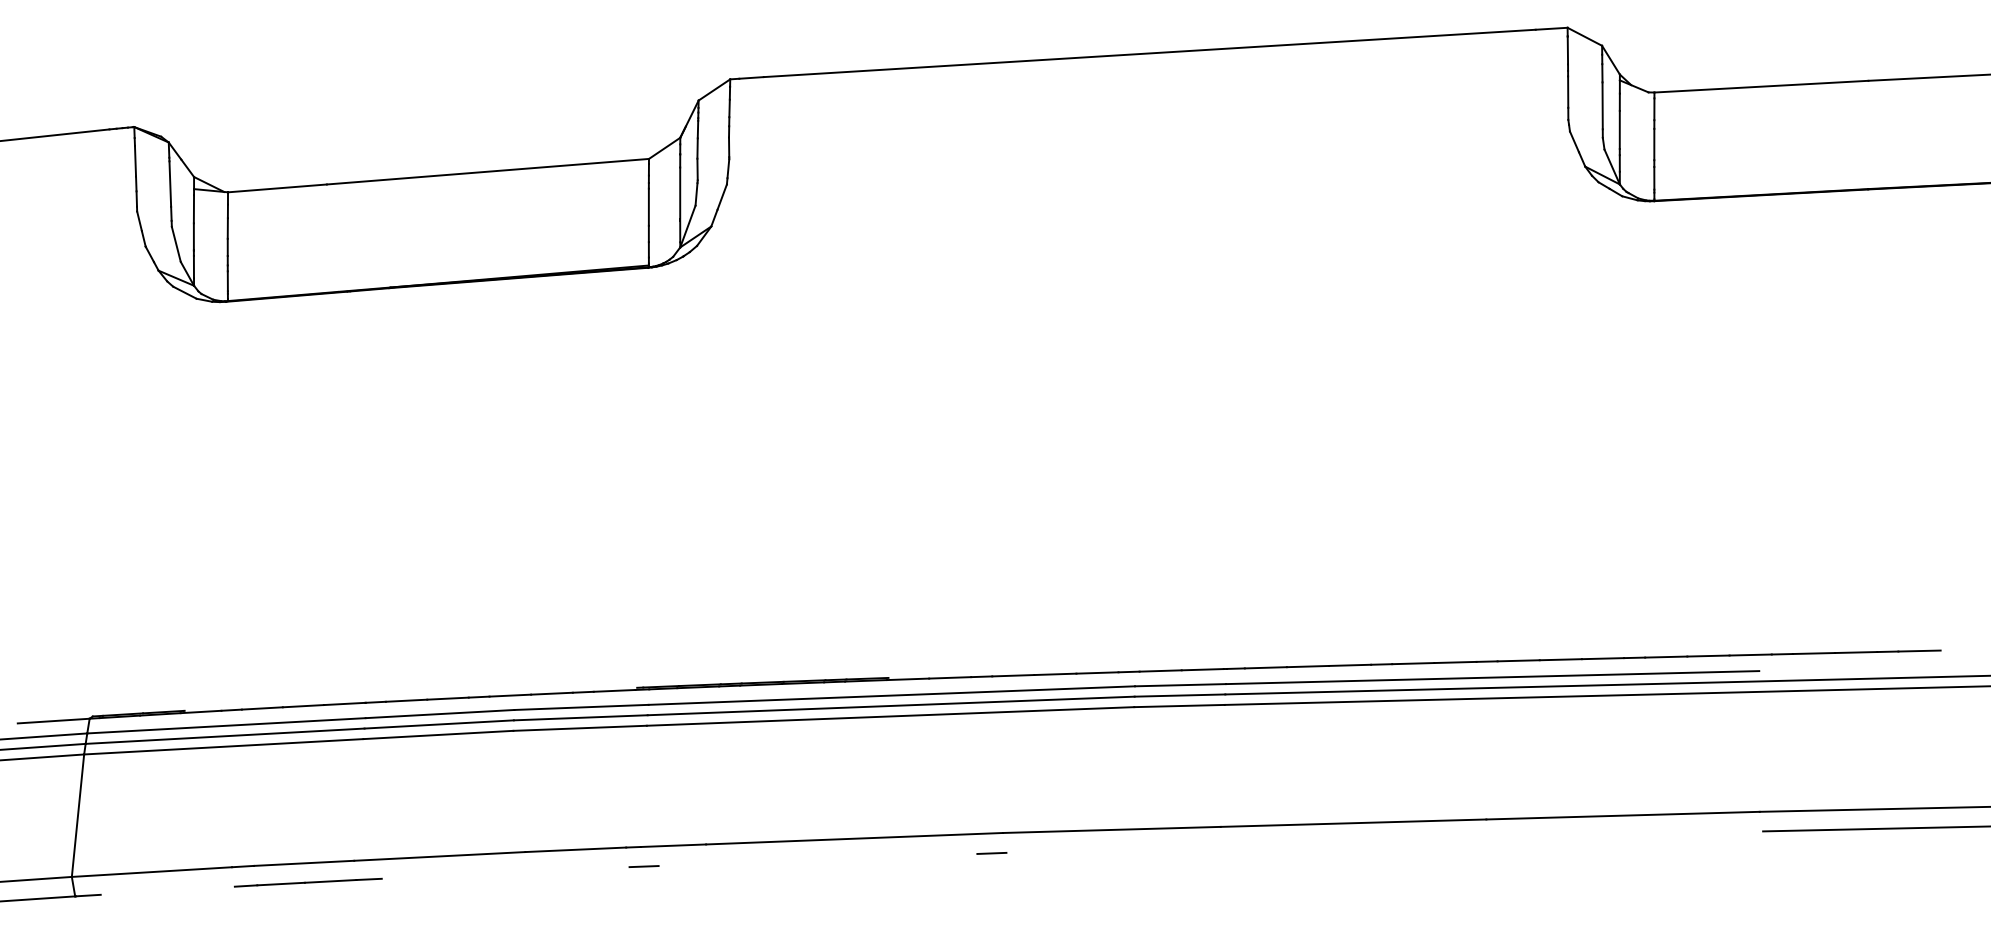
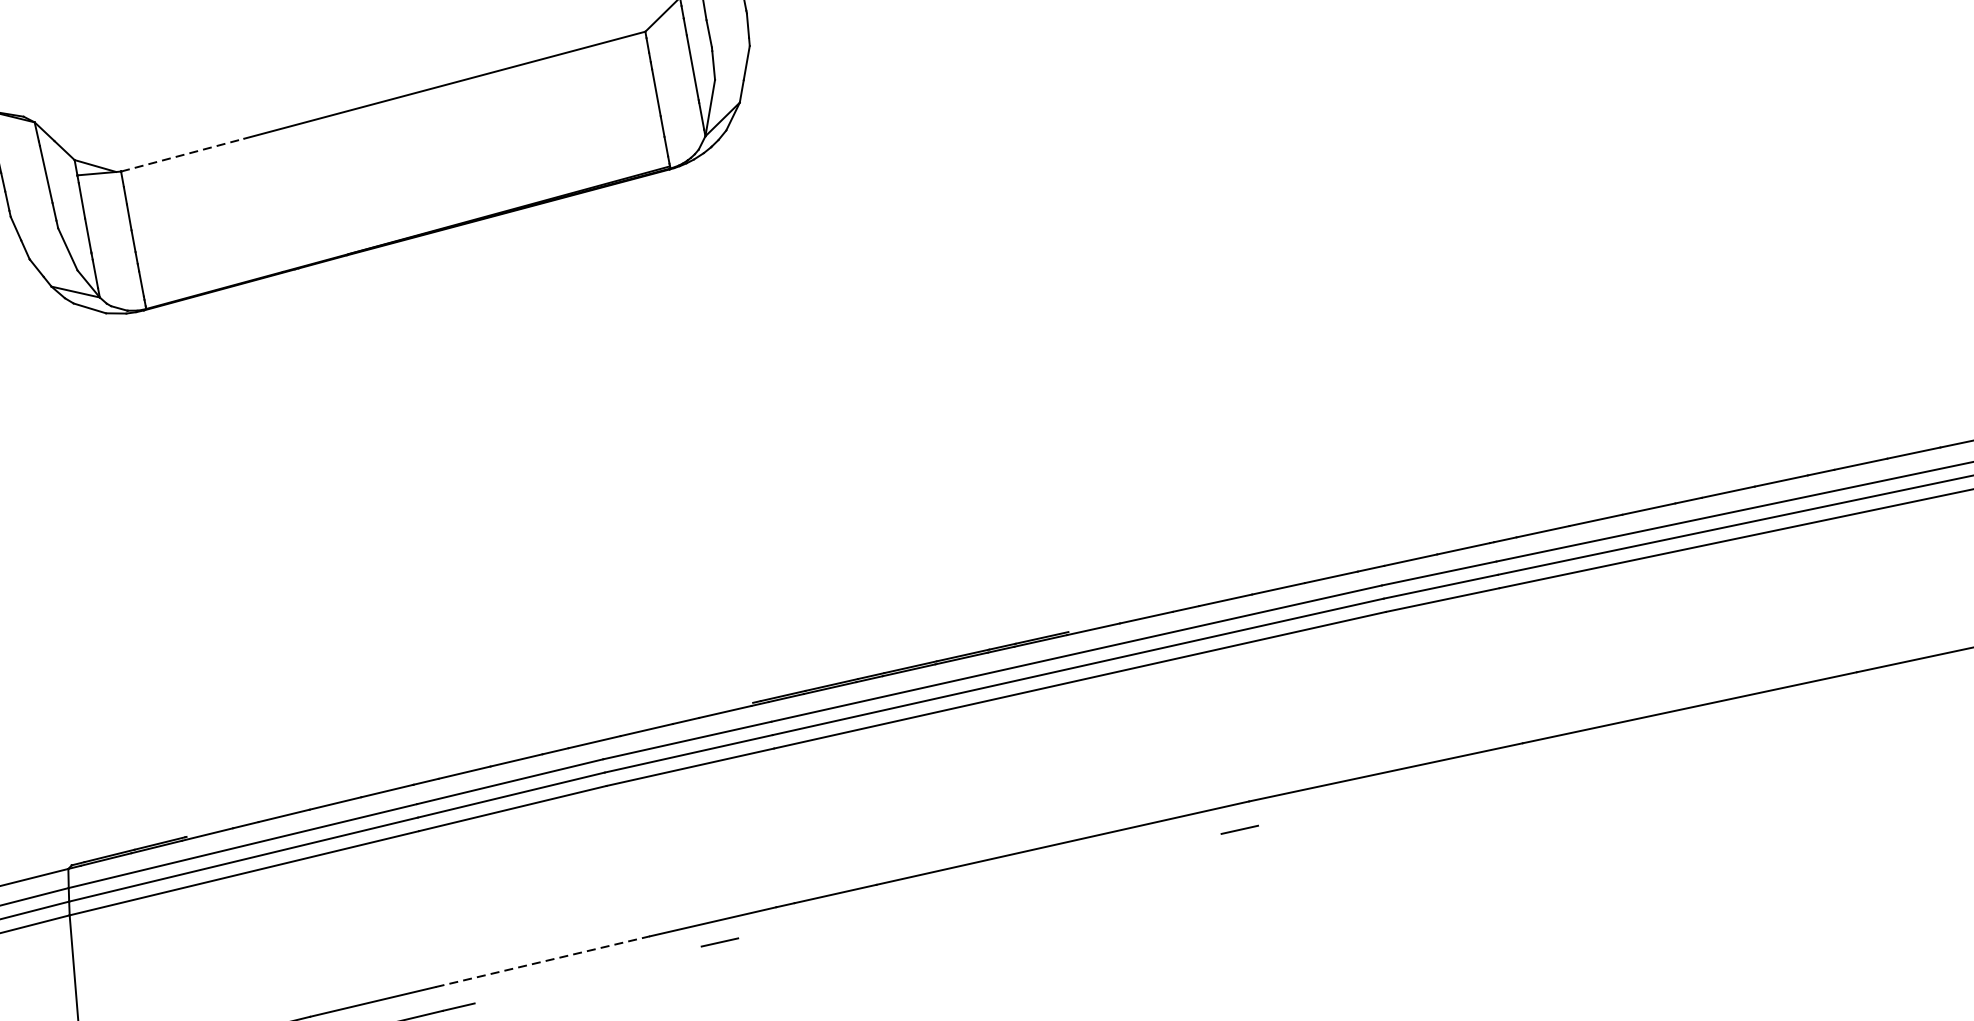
line: (277, 188) -> (182, 155), solid -> dashed
line: (439, 856) -> (542, 961), solid -> dashed
line: (643, 866) -> (719, 942), moved

